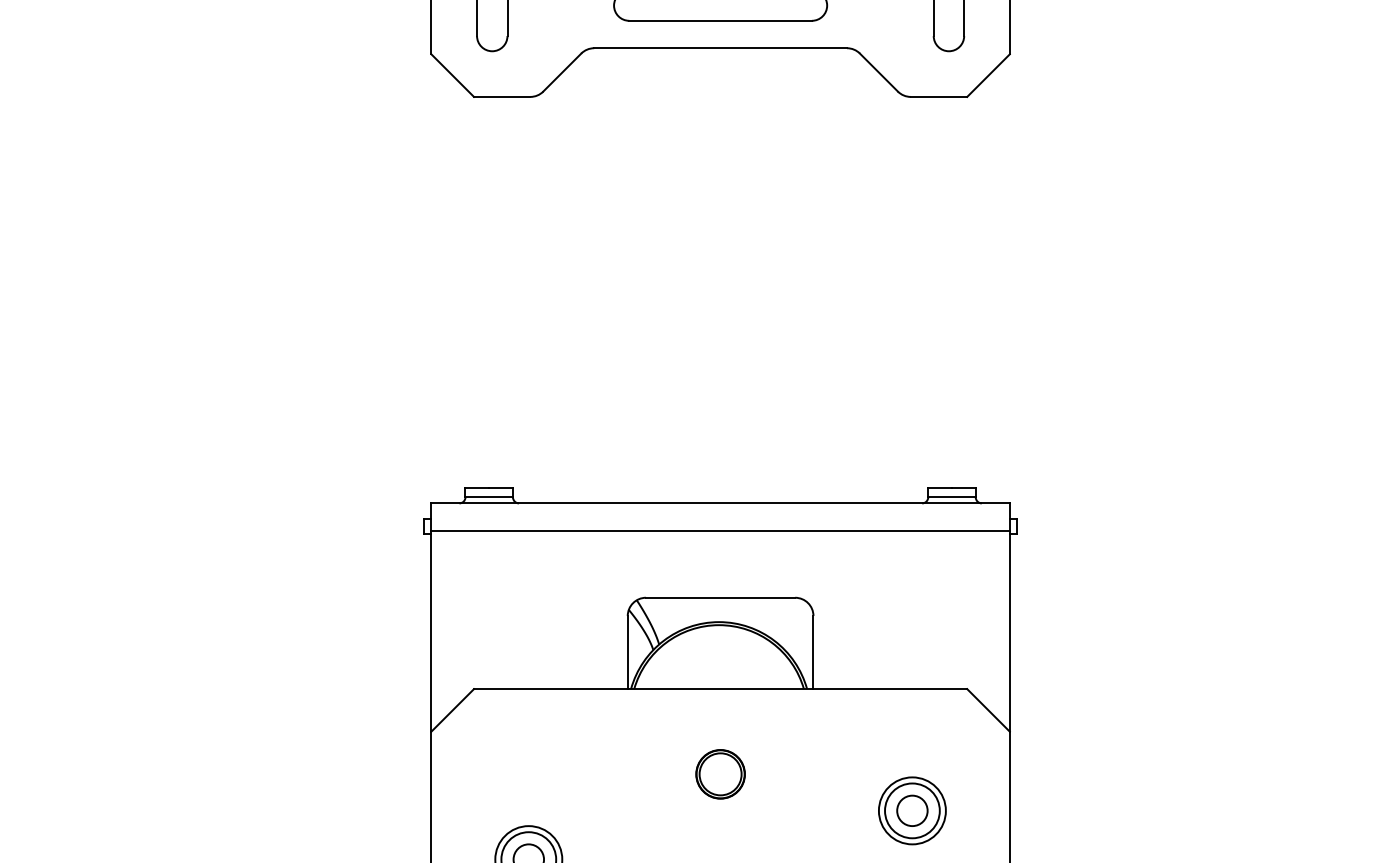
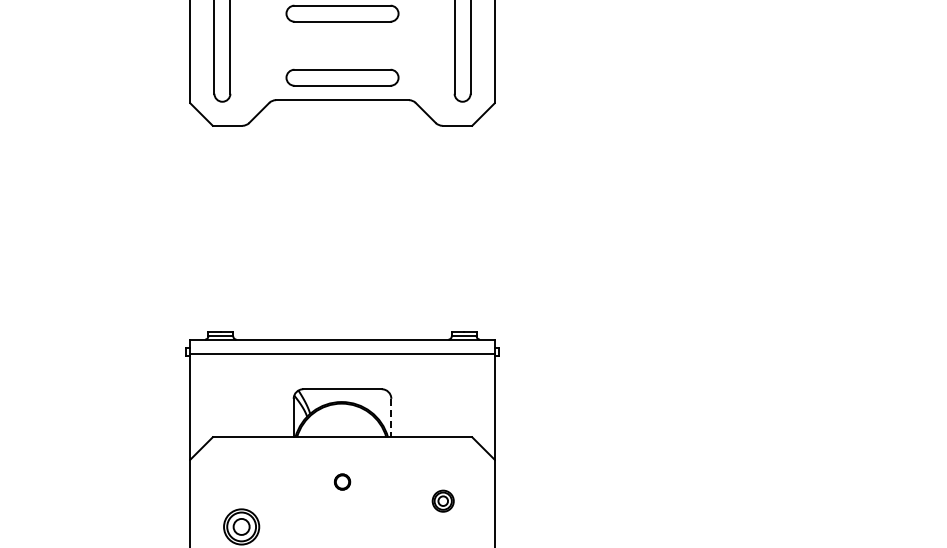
line: (813, 653) -> (391, 418), solid -> dashed
part: (720, 773) -> (342, 481), size x0.6
part: (910, 809) -> (442, 500), size x0.6

